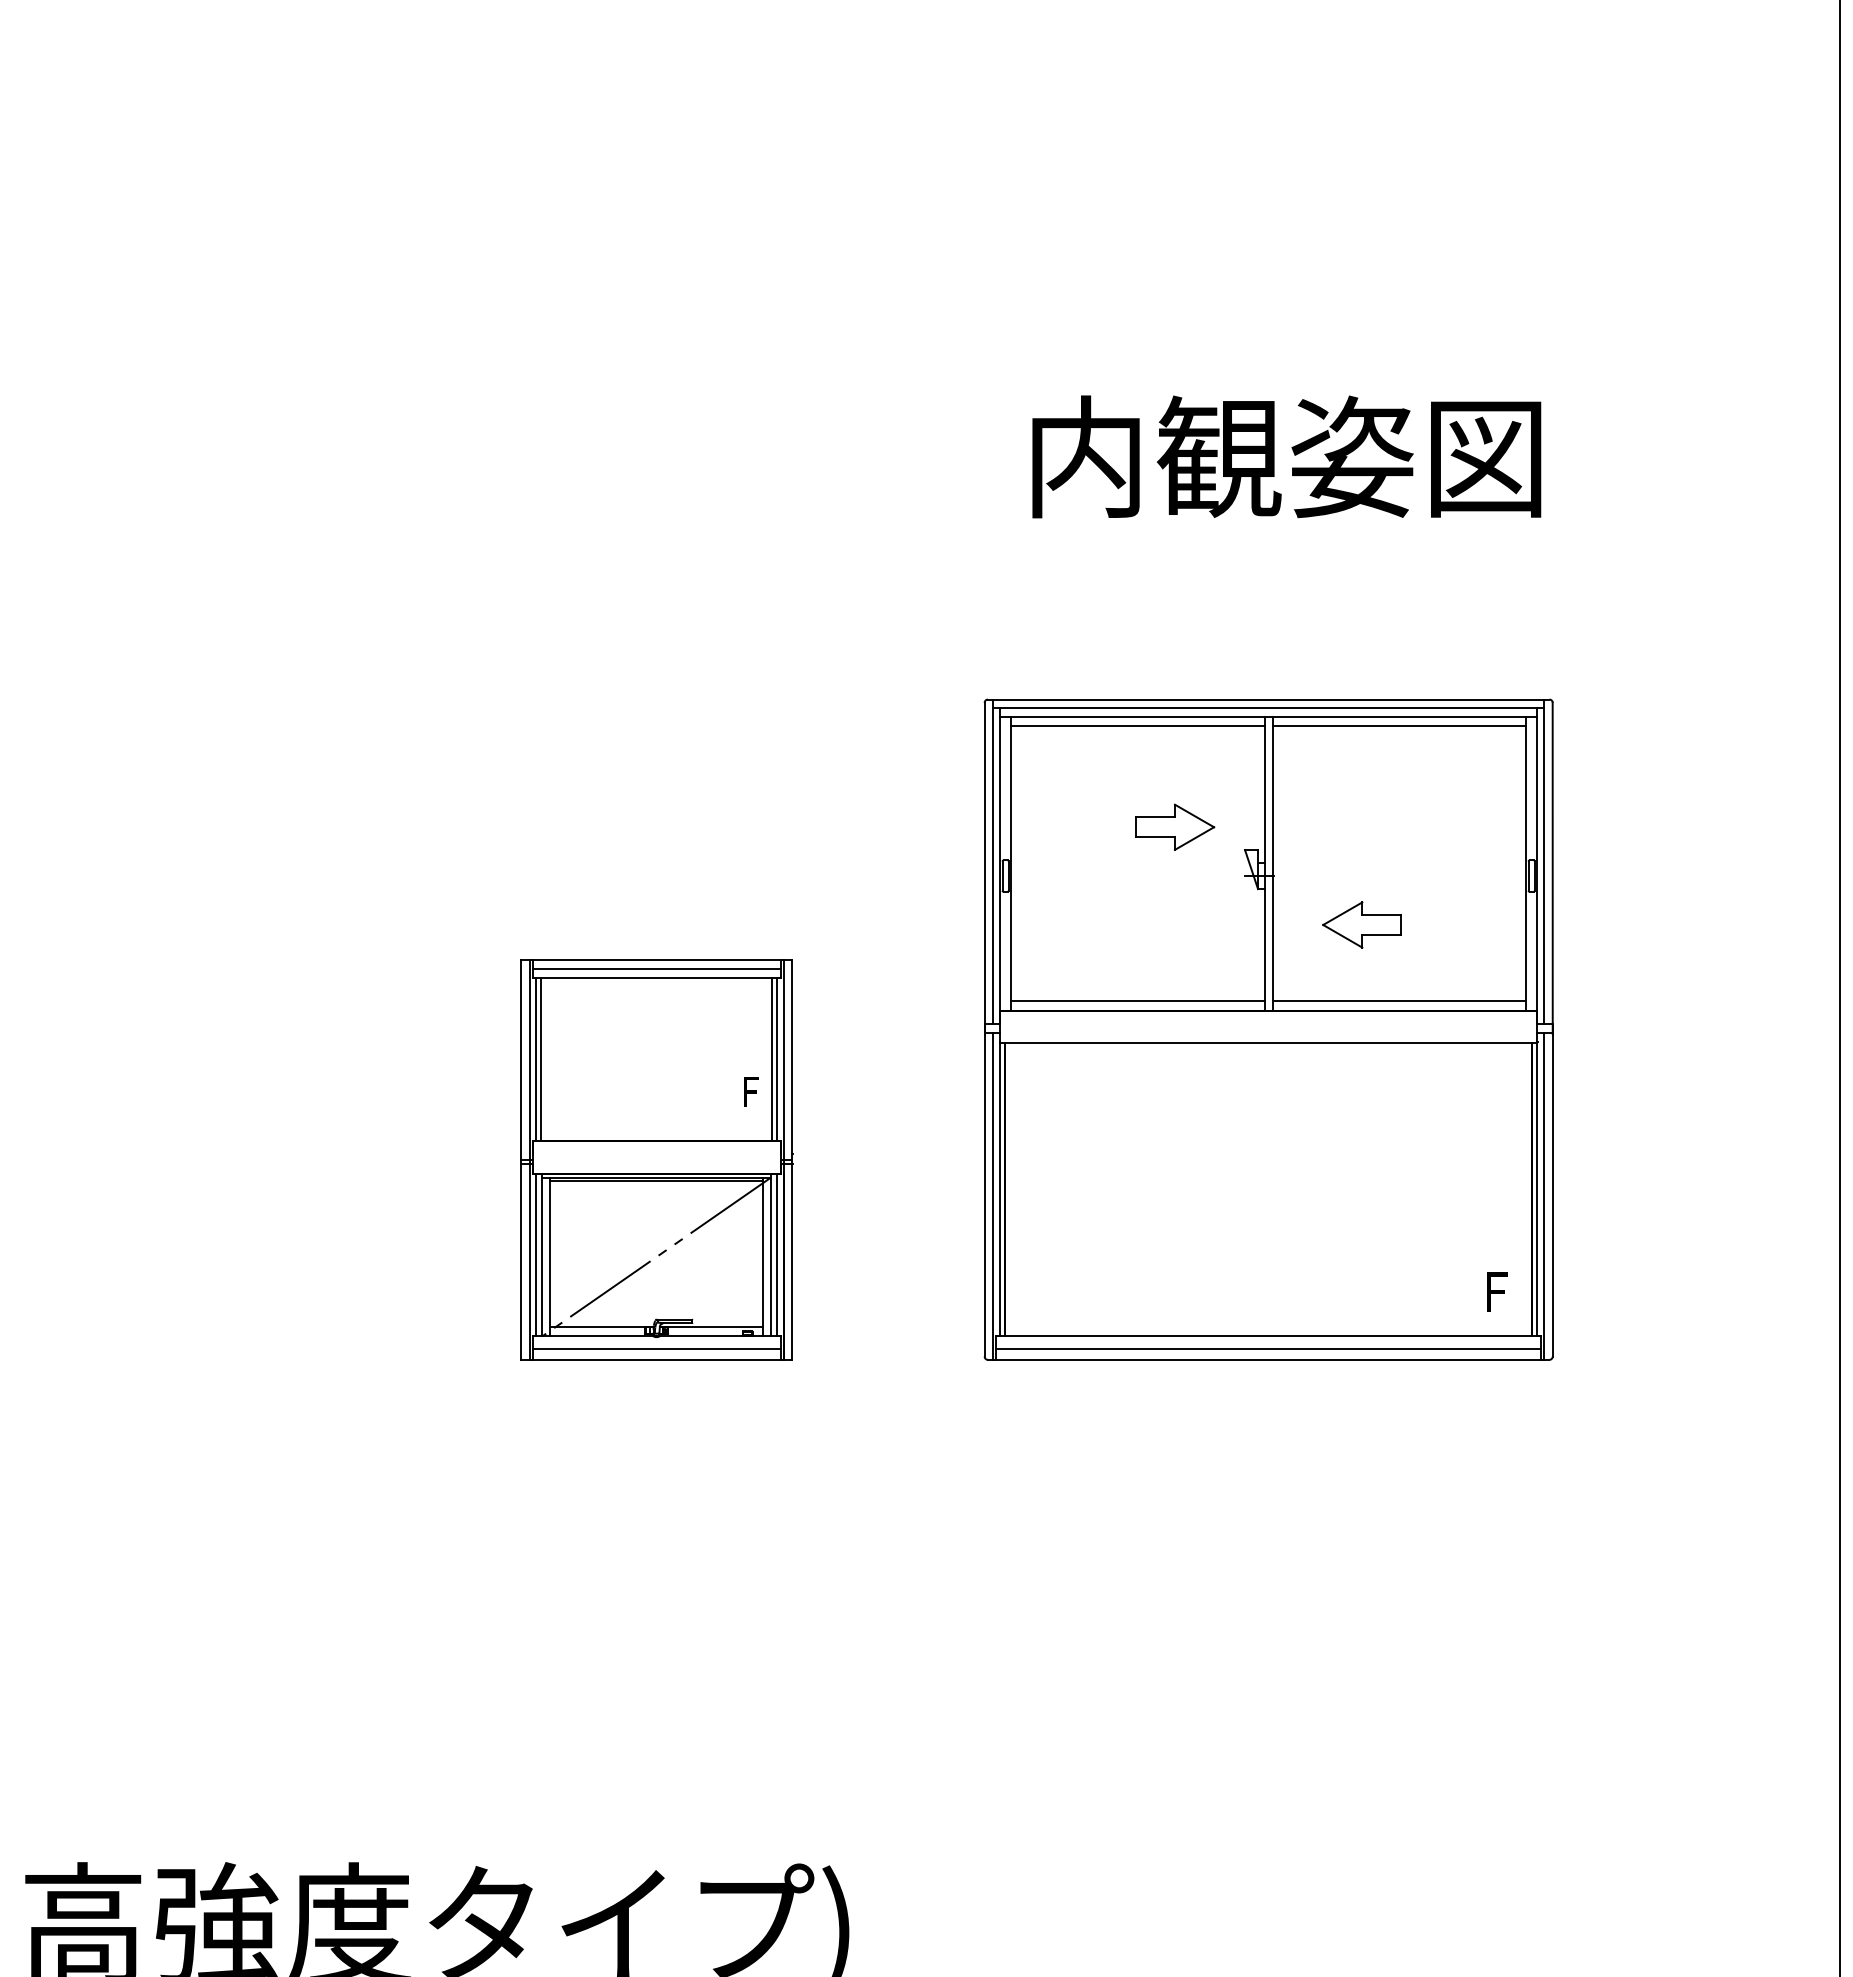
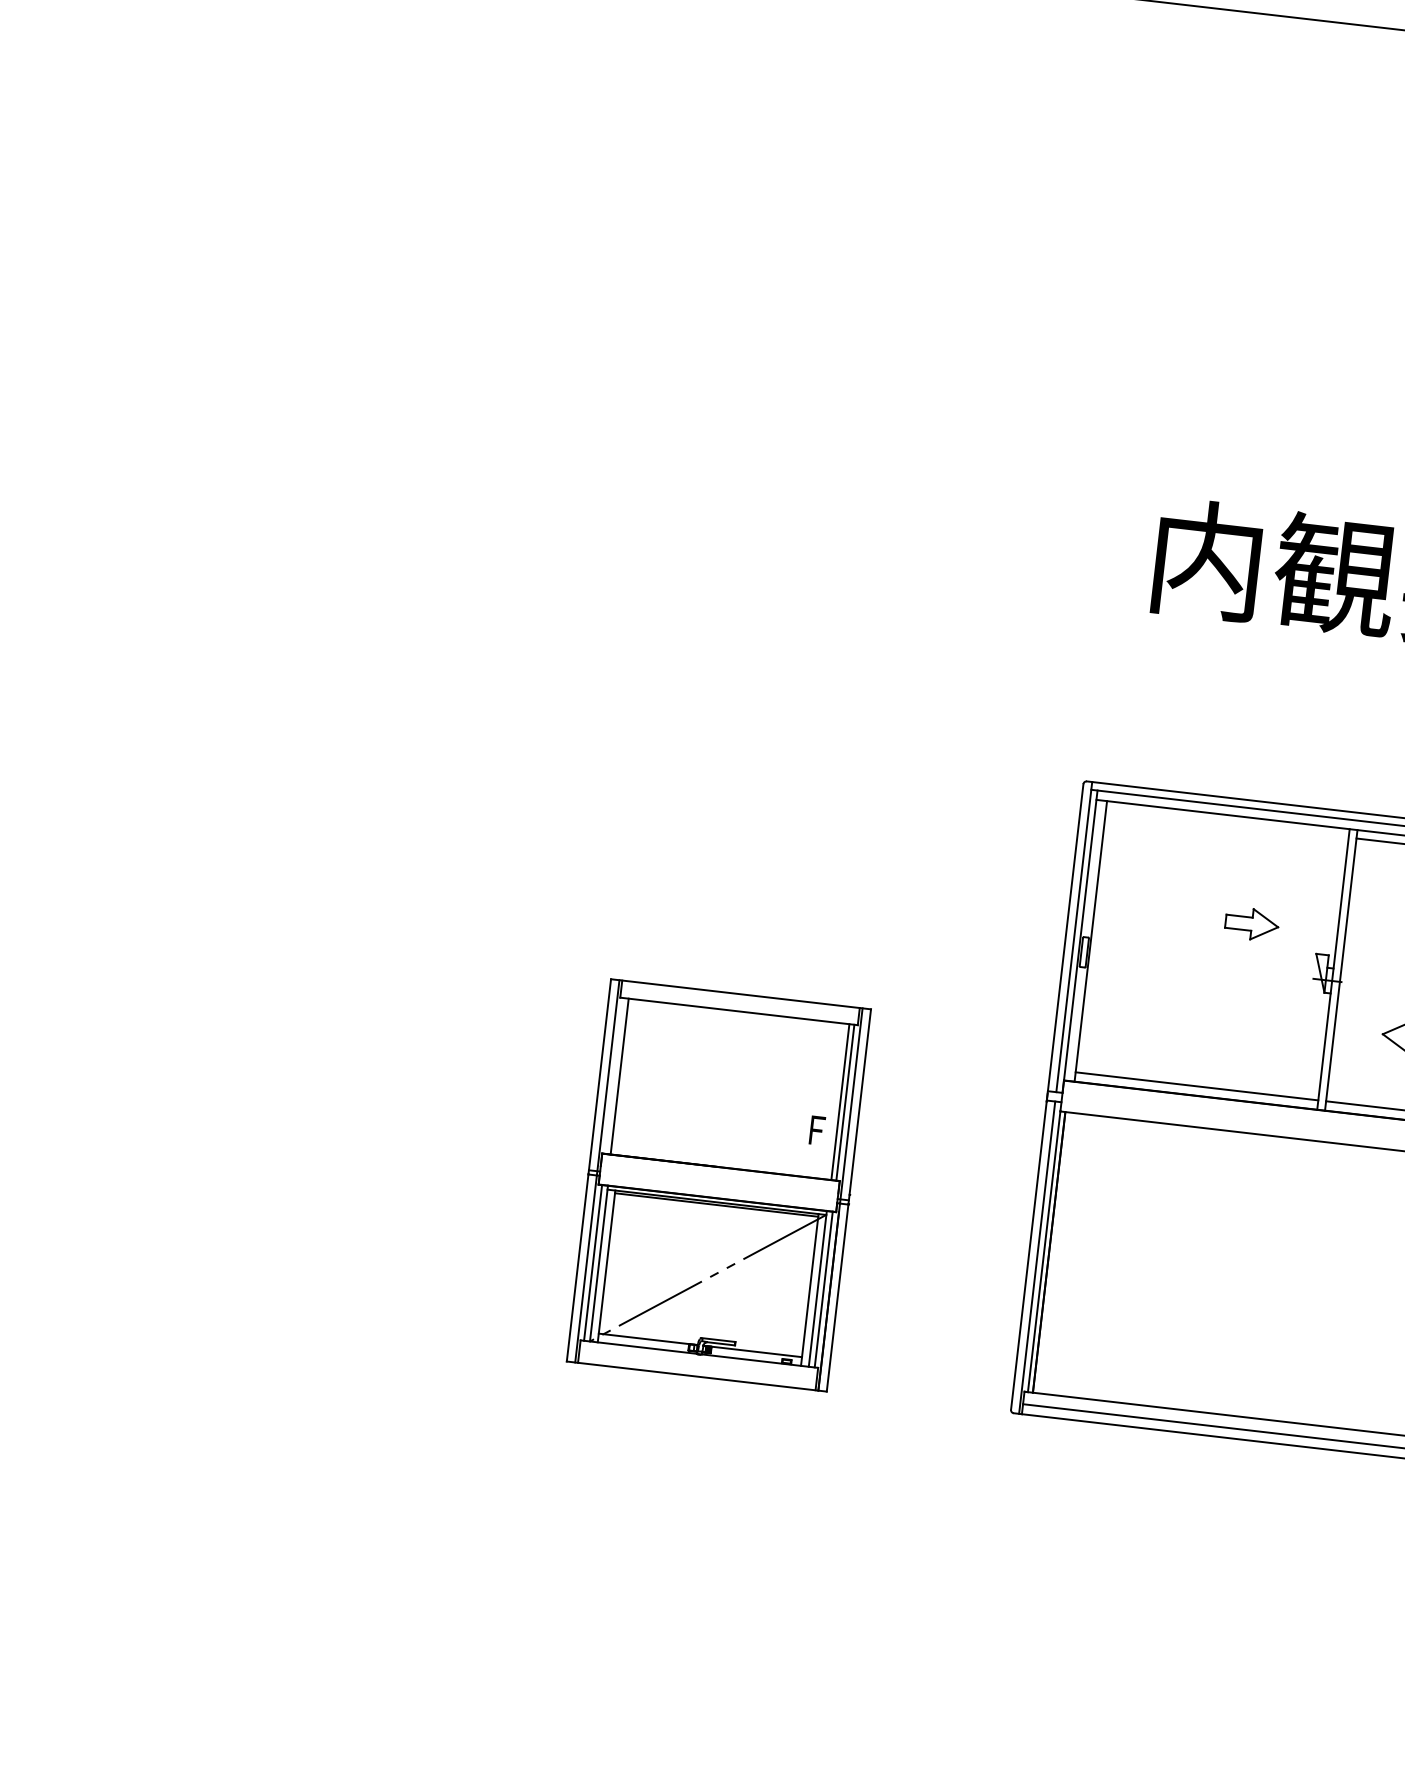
line: (1137, 726) -> (1227, 823), removed
part: (1175, 826) -> (1252, 923), size x0.7
line: (656, 968) -> (740, 1002), removed
line: (536, 1059) -> (615, 1075), removed
line: (656, 1349) -> (697, 1366), removed

